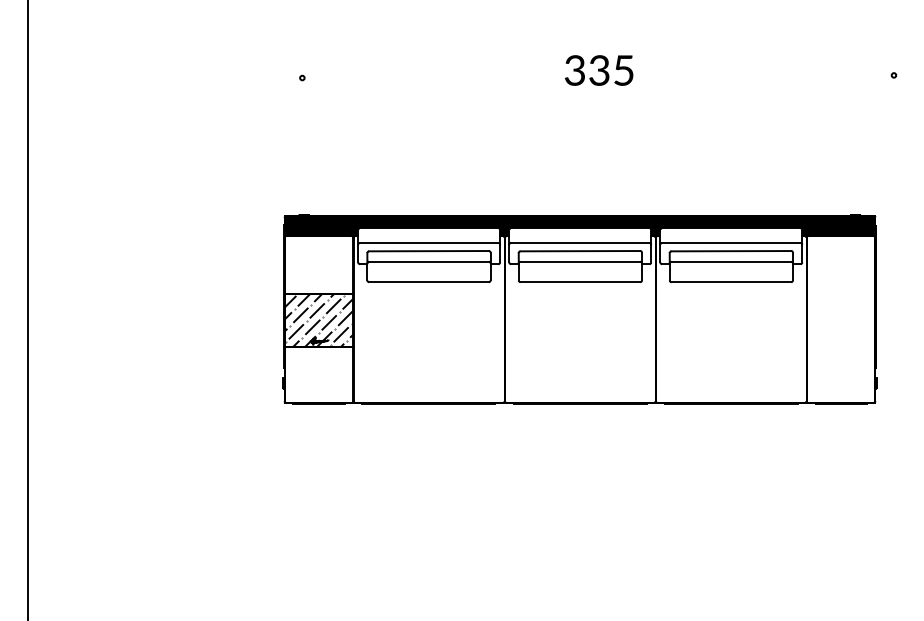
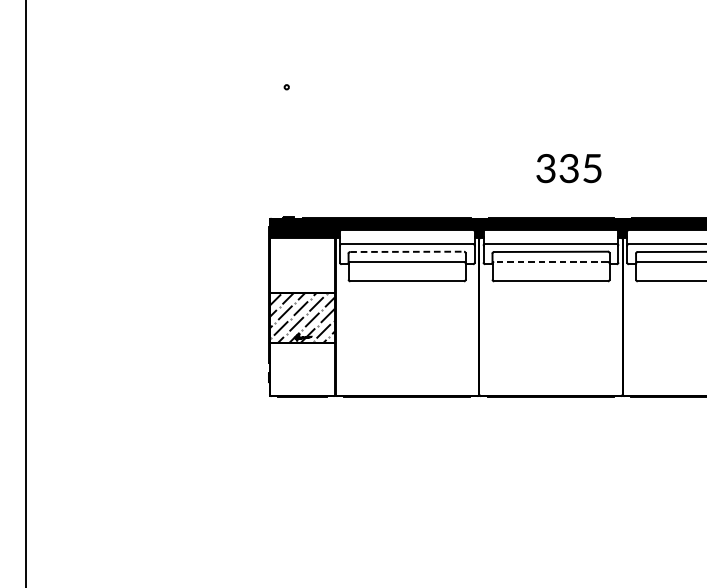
text: (599, 70) -> (569, 168), moved
line: (428, 251) -> (406, 252), solid -> dashed
line: (580, 261) -> (551, 261), solid -> dashed

